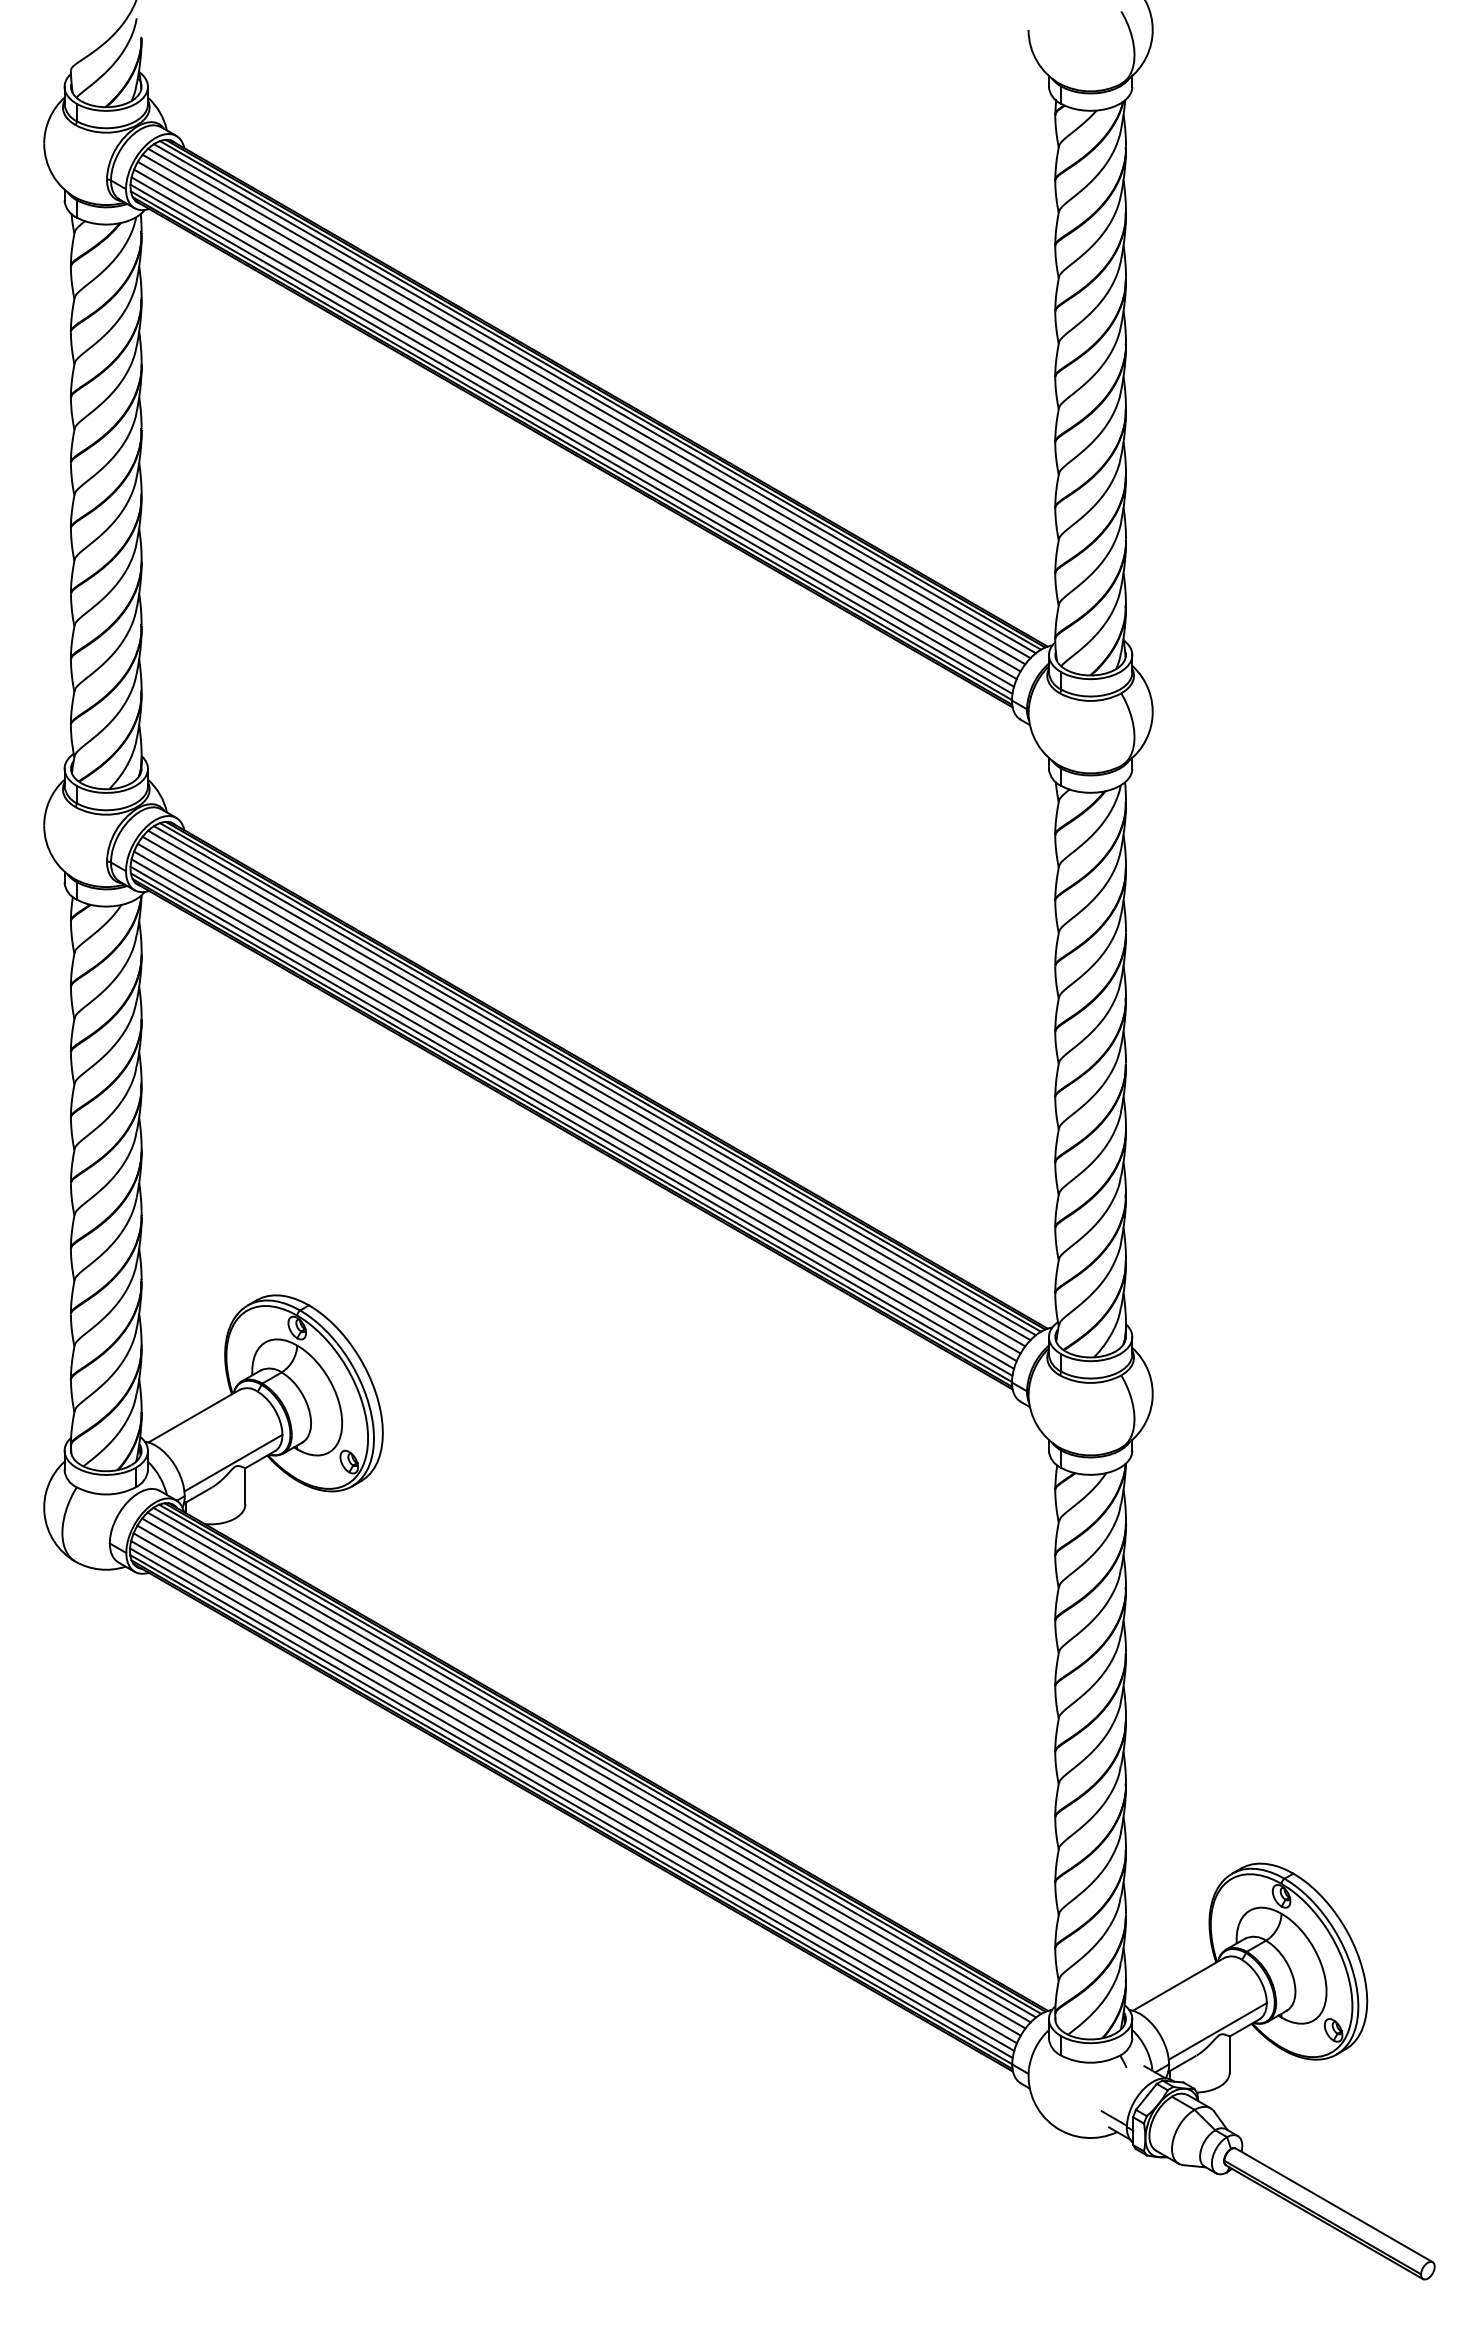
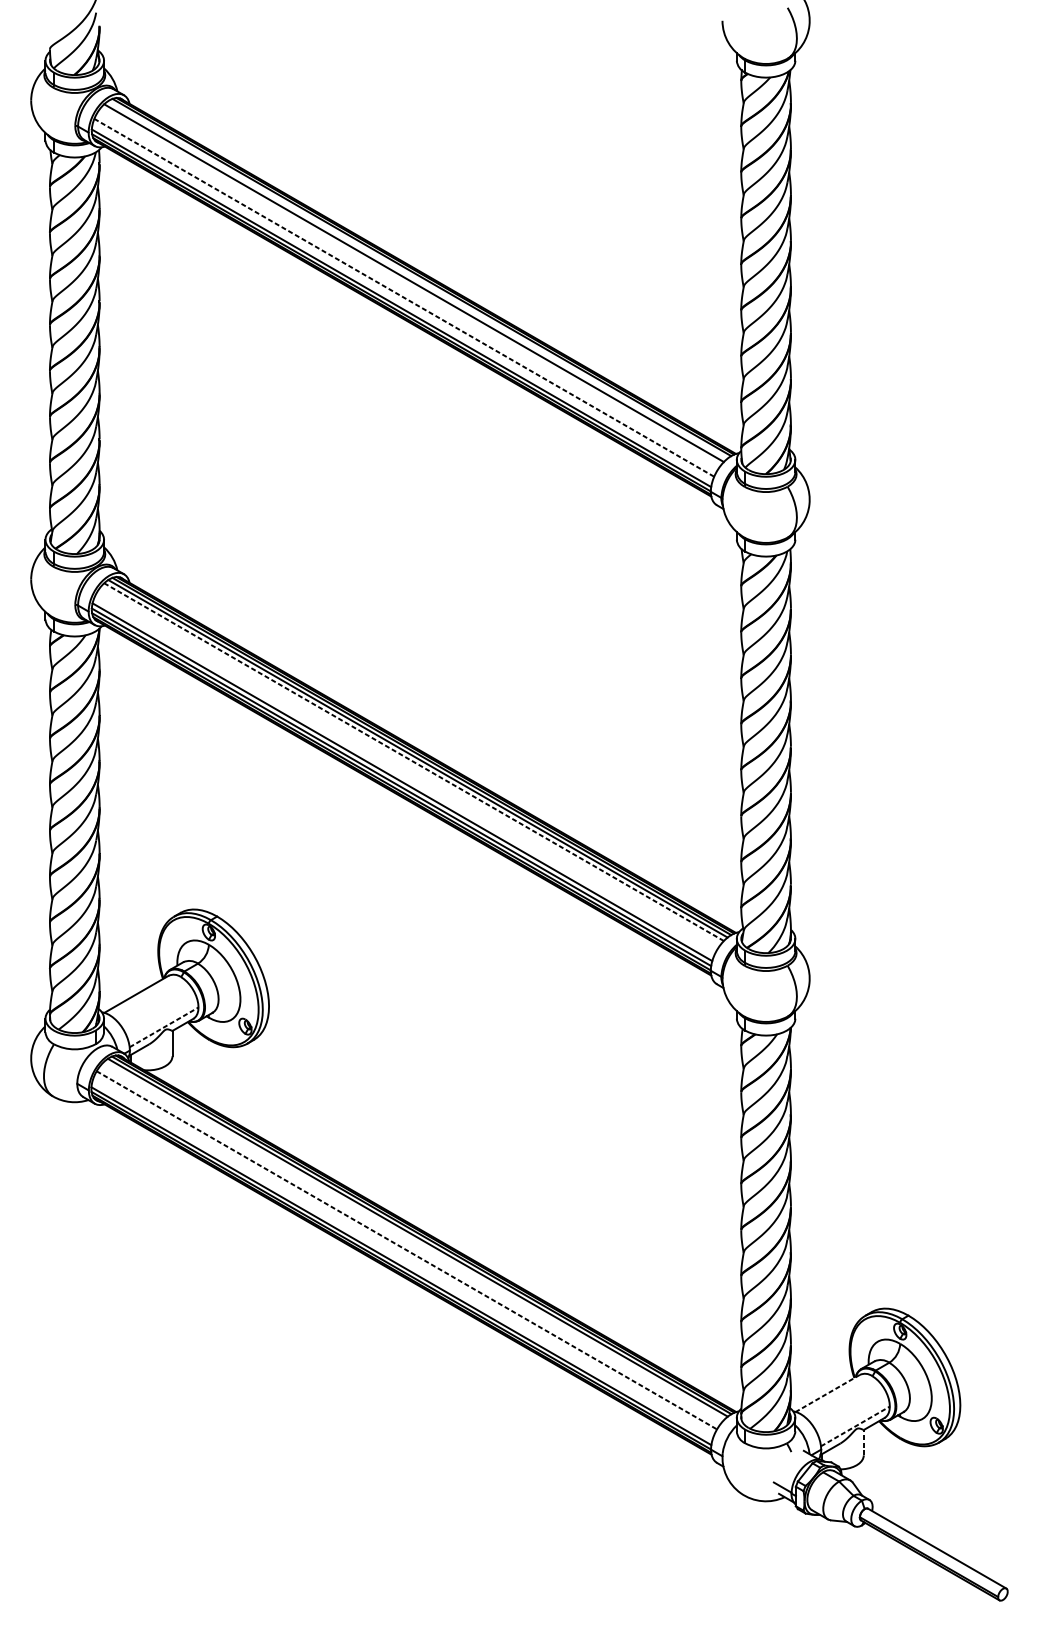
line: (594, 398) -> (417, 279), removed
line: (583, 409) -> (409, 287), removed
line: (578, 416) -> (406, 292), removed
line: (575, 424) -> (404, 297), solid -> dashed
line: (572, 431) -> (402, 302), removed
line: (589, 1085) -> (414, 762), solid -> dashed
line: (583, 1091) -> (409, 766), removed
line: (578, 1098) -> (406, 771), removed
line: (575, 1106) -> (404, 776), removed
line: (233, 1463) -> (164, 1027), solid -> dashed
line: (588, 1767) -> (413, 1241), removed
line: (583, 1773) -> (409, 1245), removed
line: (579, 1780) -> (407, 1250), solid -> dashed
line: (574, 1788) -> (403, 1255), removed
line: (572, 1795) -> (402, 1260), removed
line: (1178, 1984) -> (827, 1393), solid -> dashed
line: (1217, 2031) -> (855, 1426), solid -> dashed
line: (1229, 2054) -> (863, 1442), solid -> dashed

